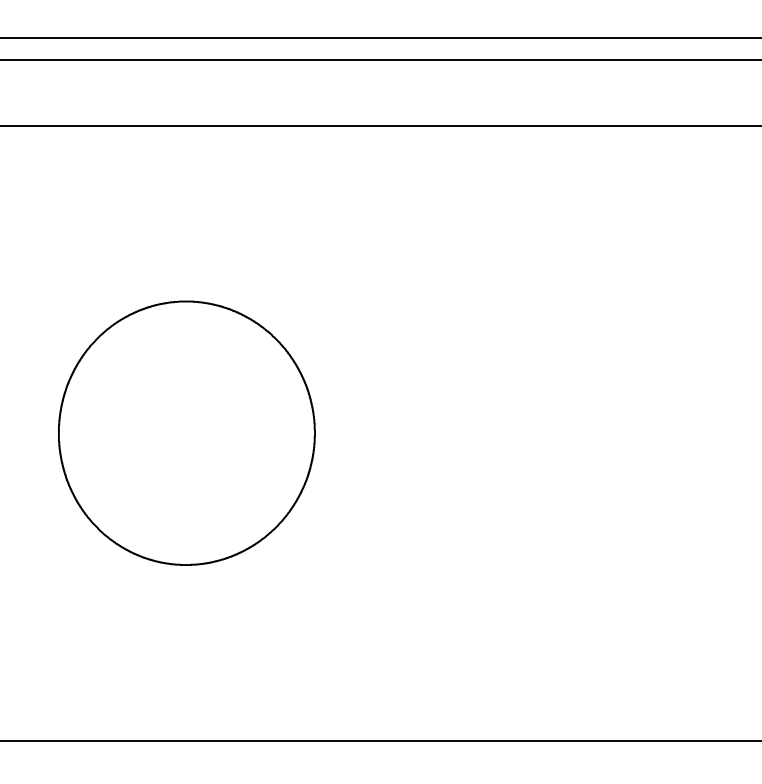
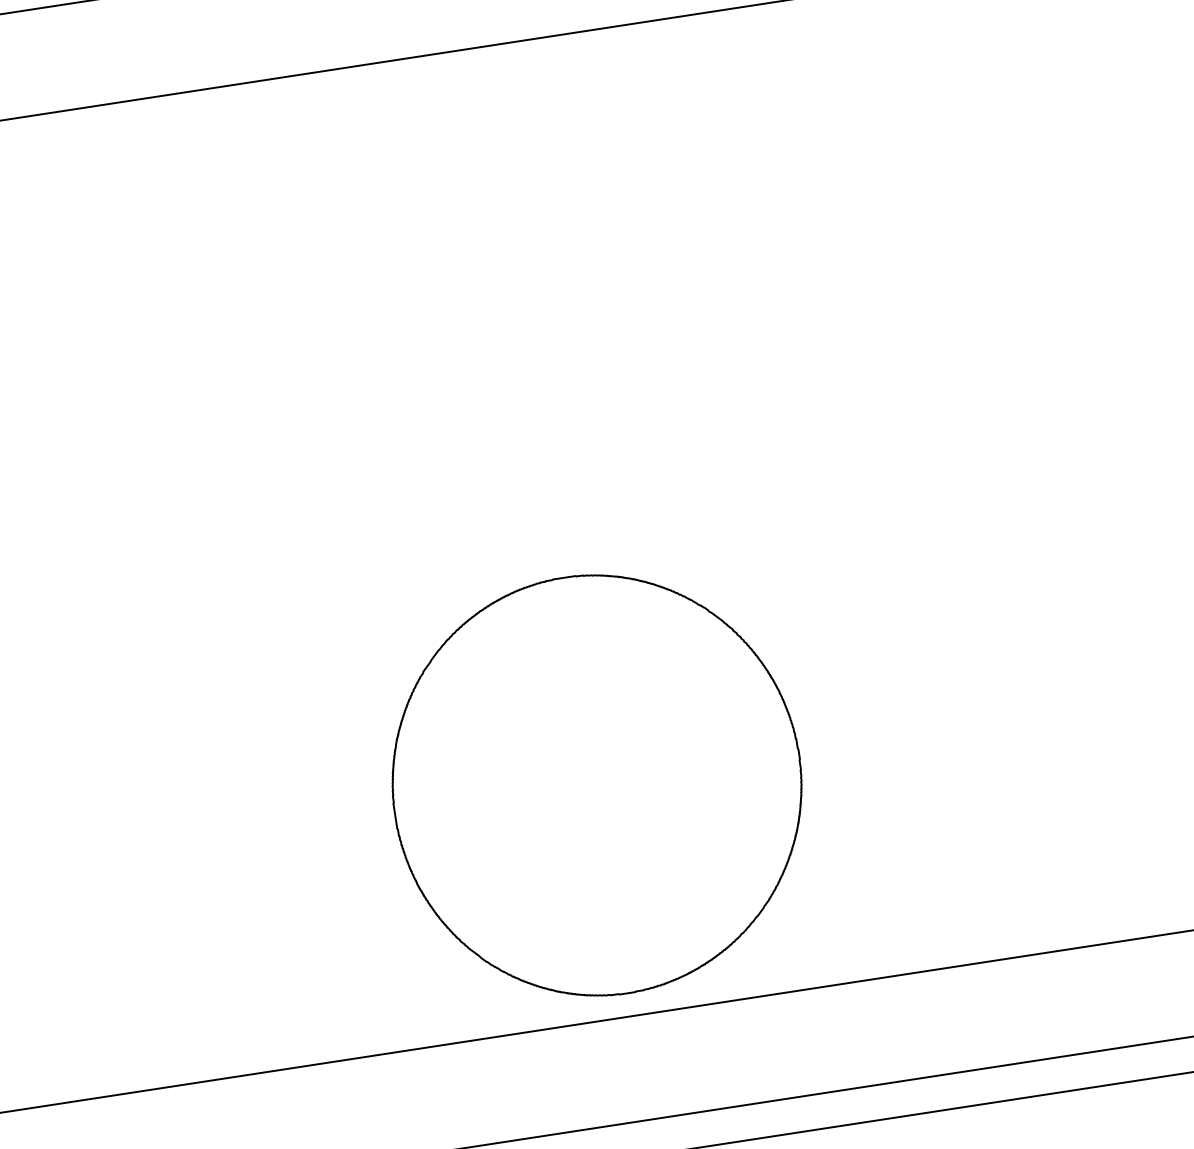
part: (186, 432) -> (596, 784), moved

